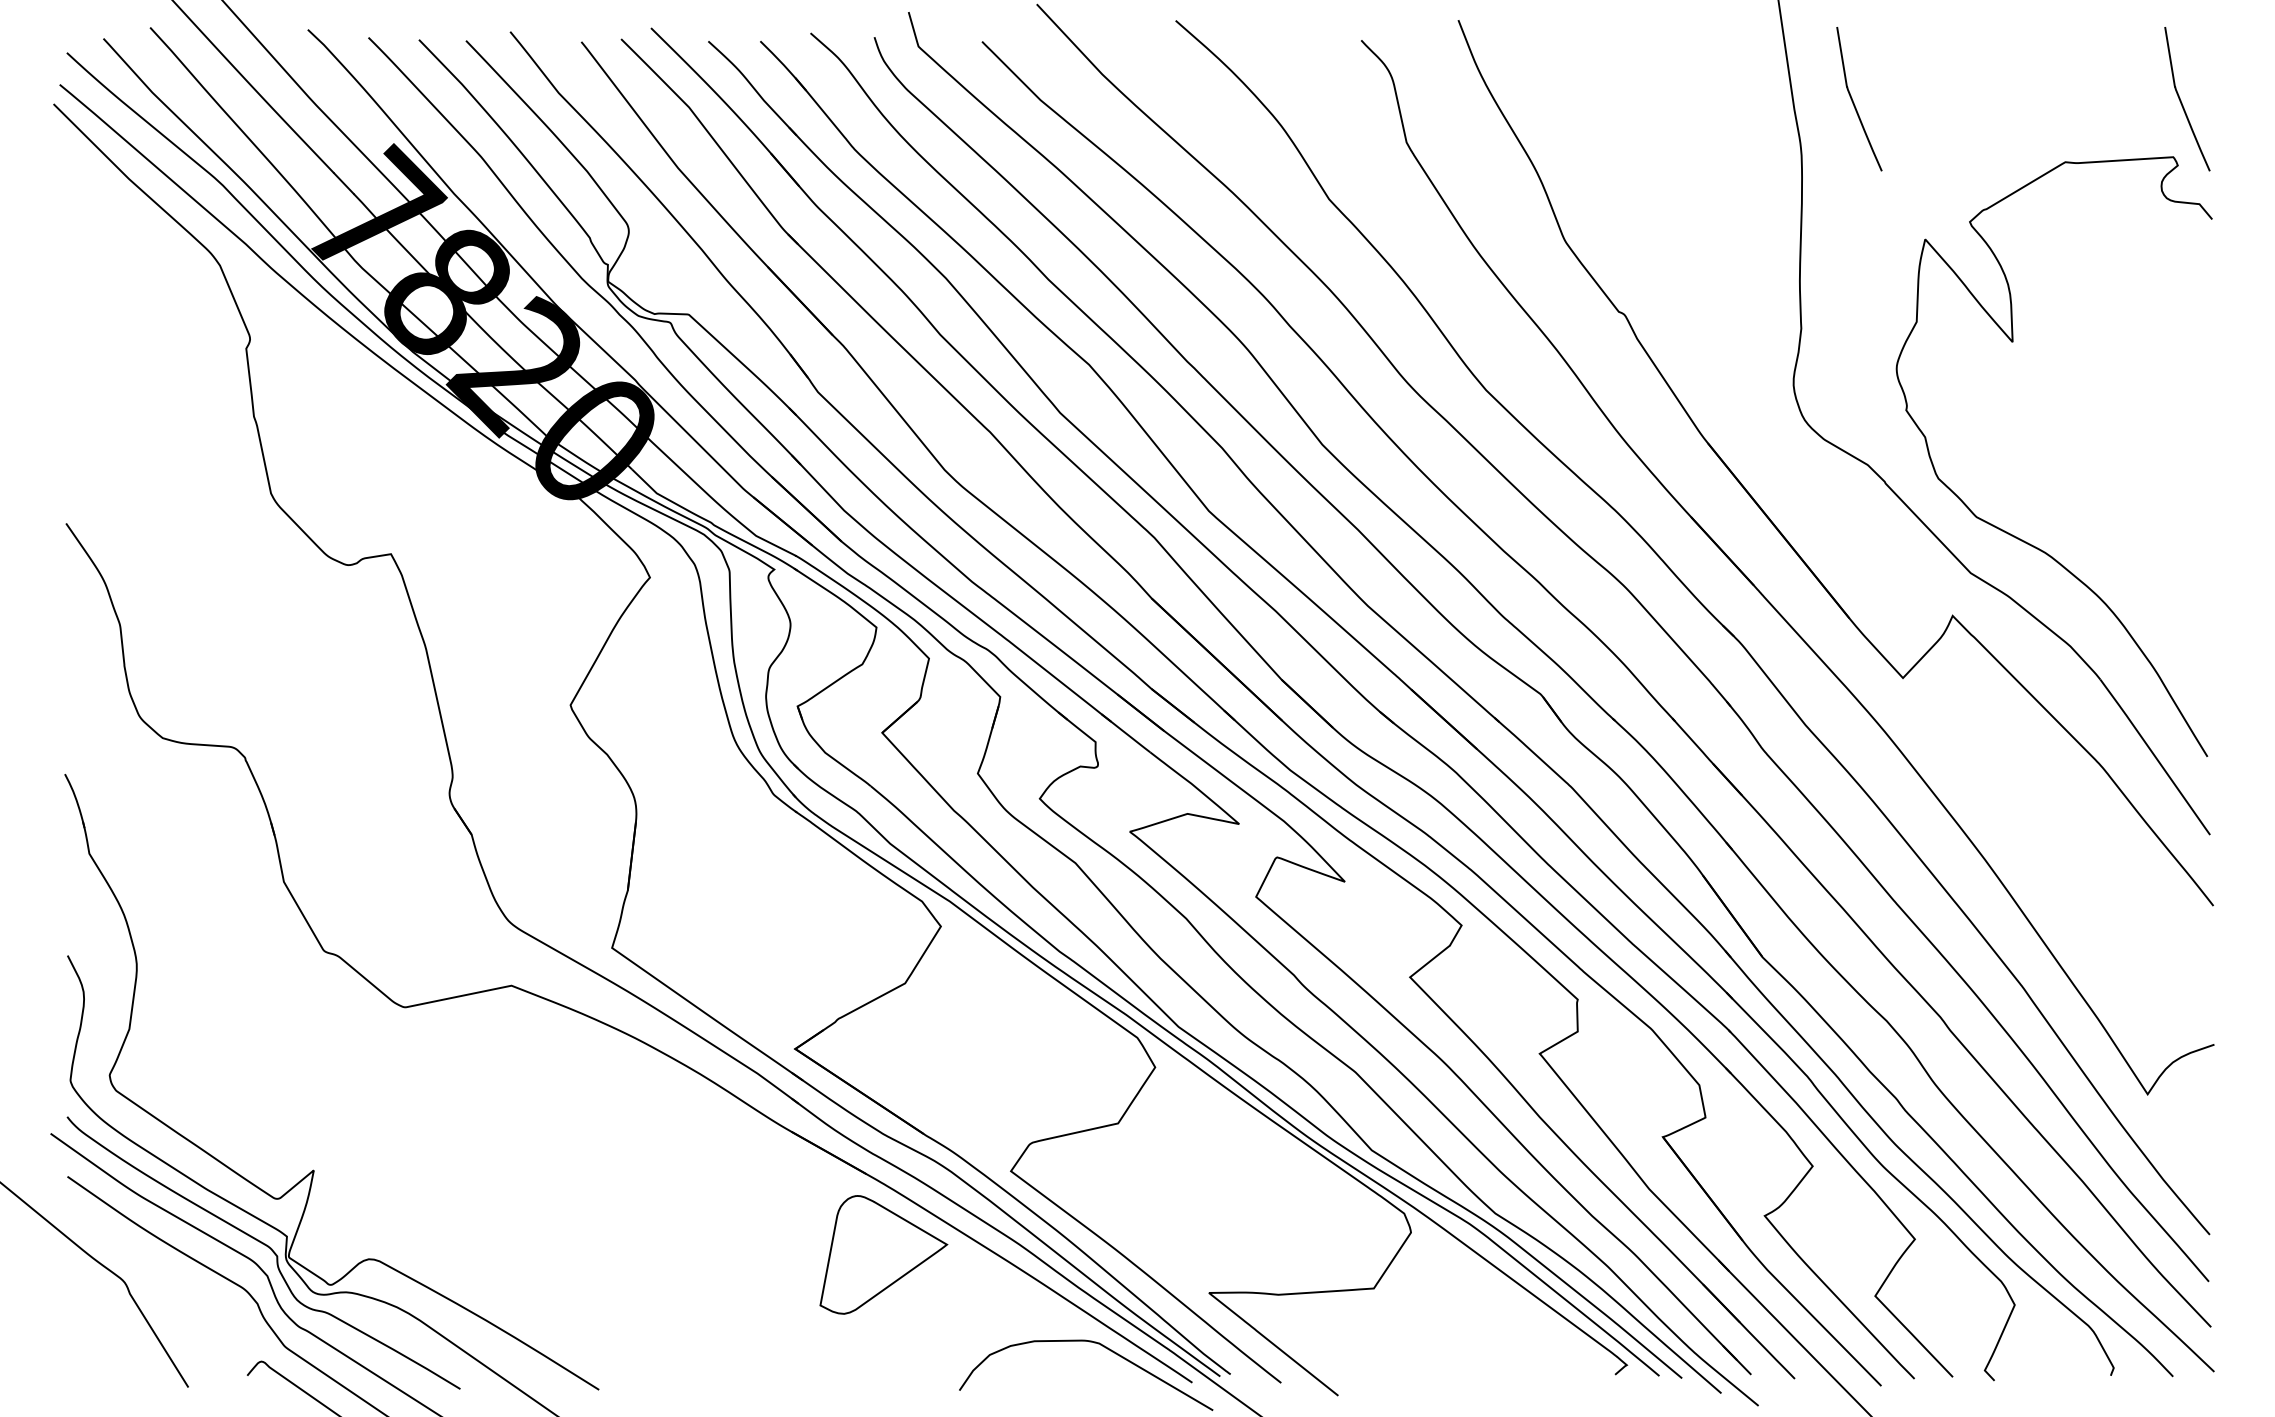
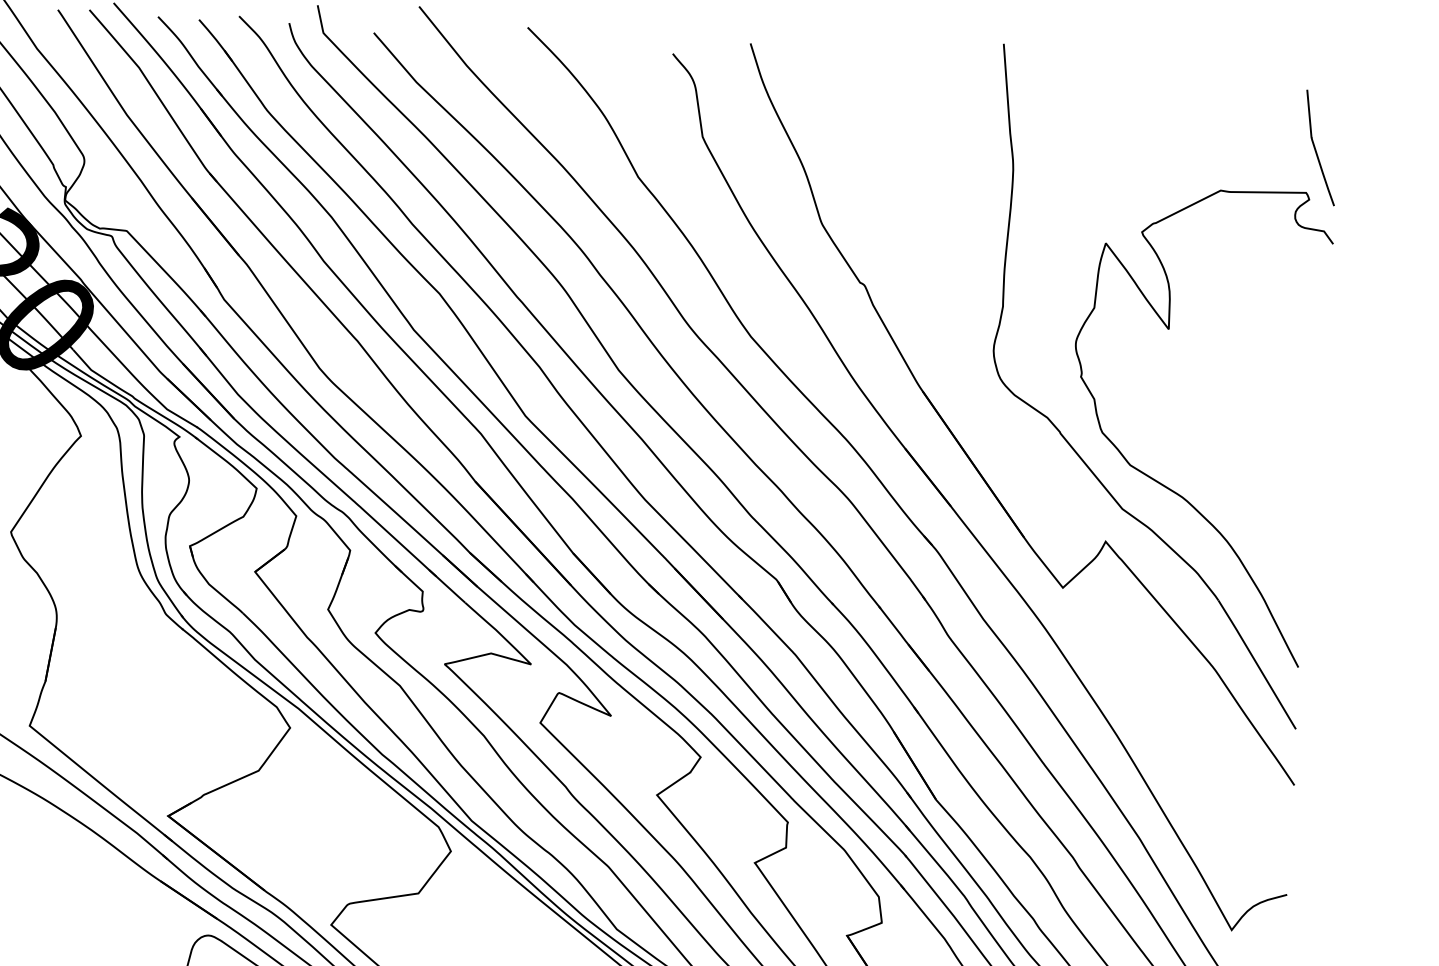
curve: (1854, 102) -> (1058, 131), removed

